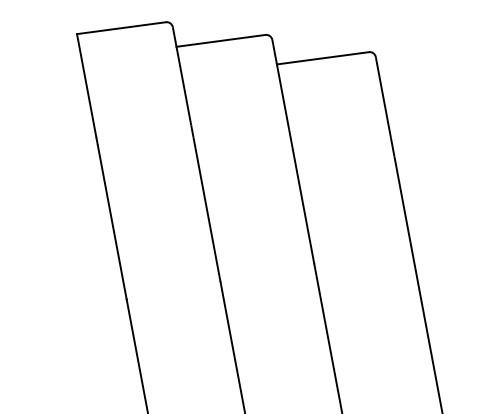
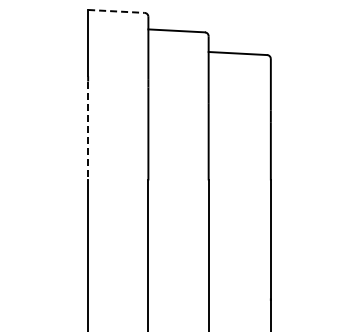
line: (121, 28) -> (116, 11), solid -> dashed
line: (113, 223) -> (88, 131), solid -> dashed

